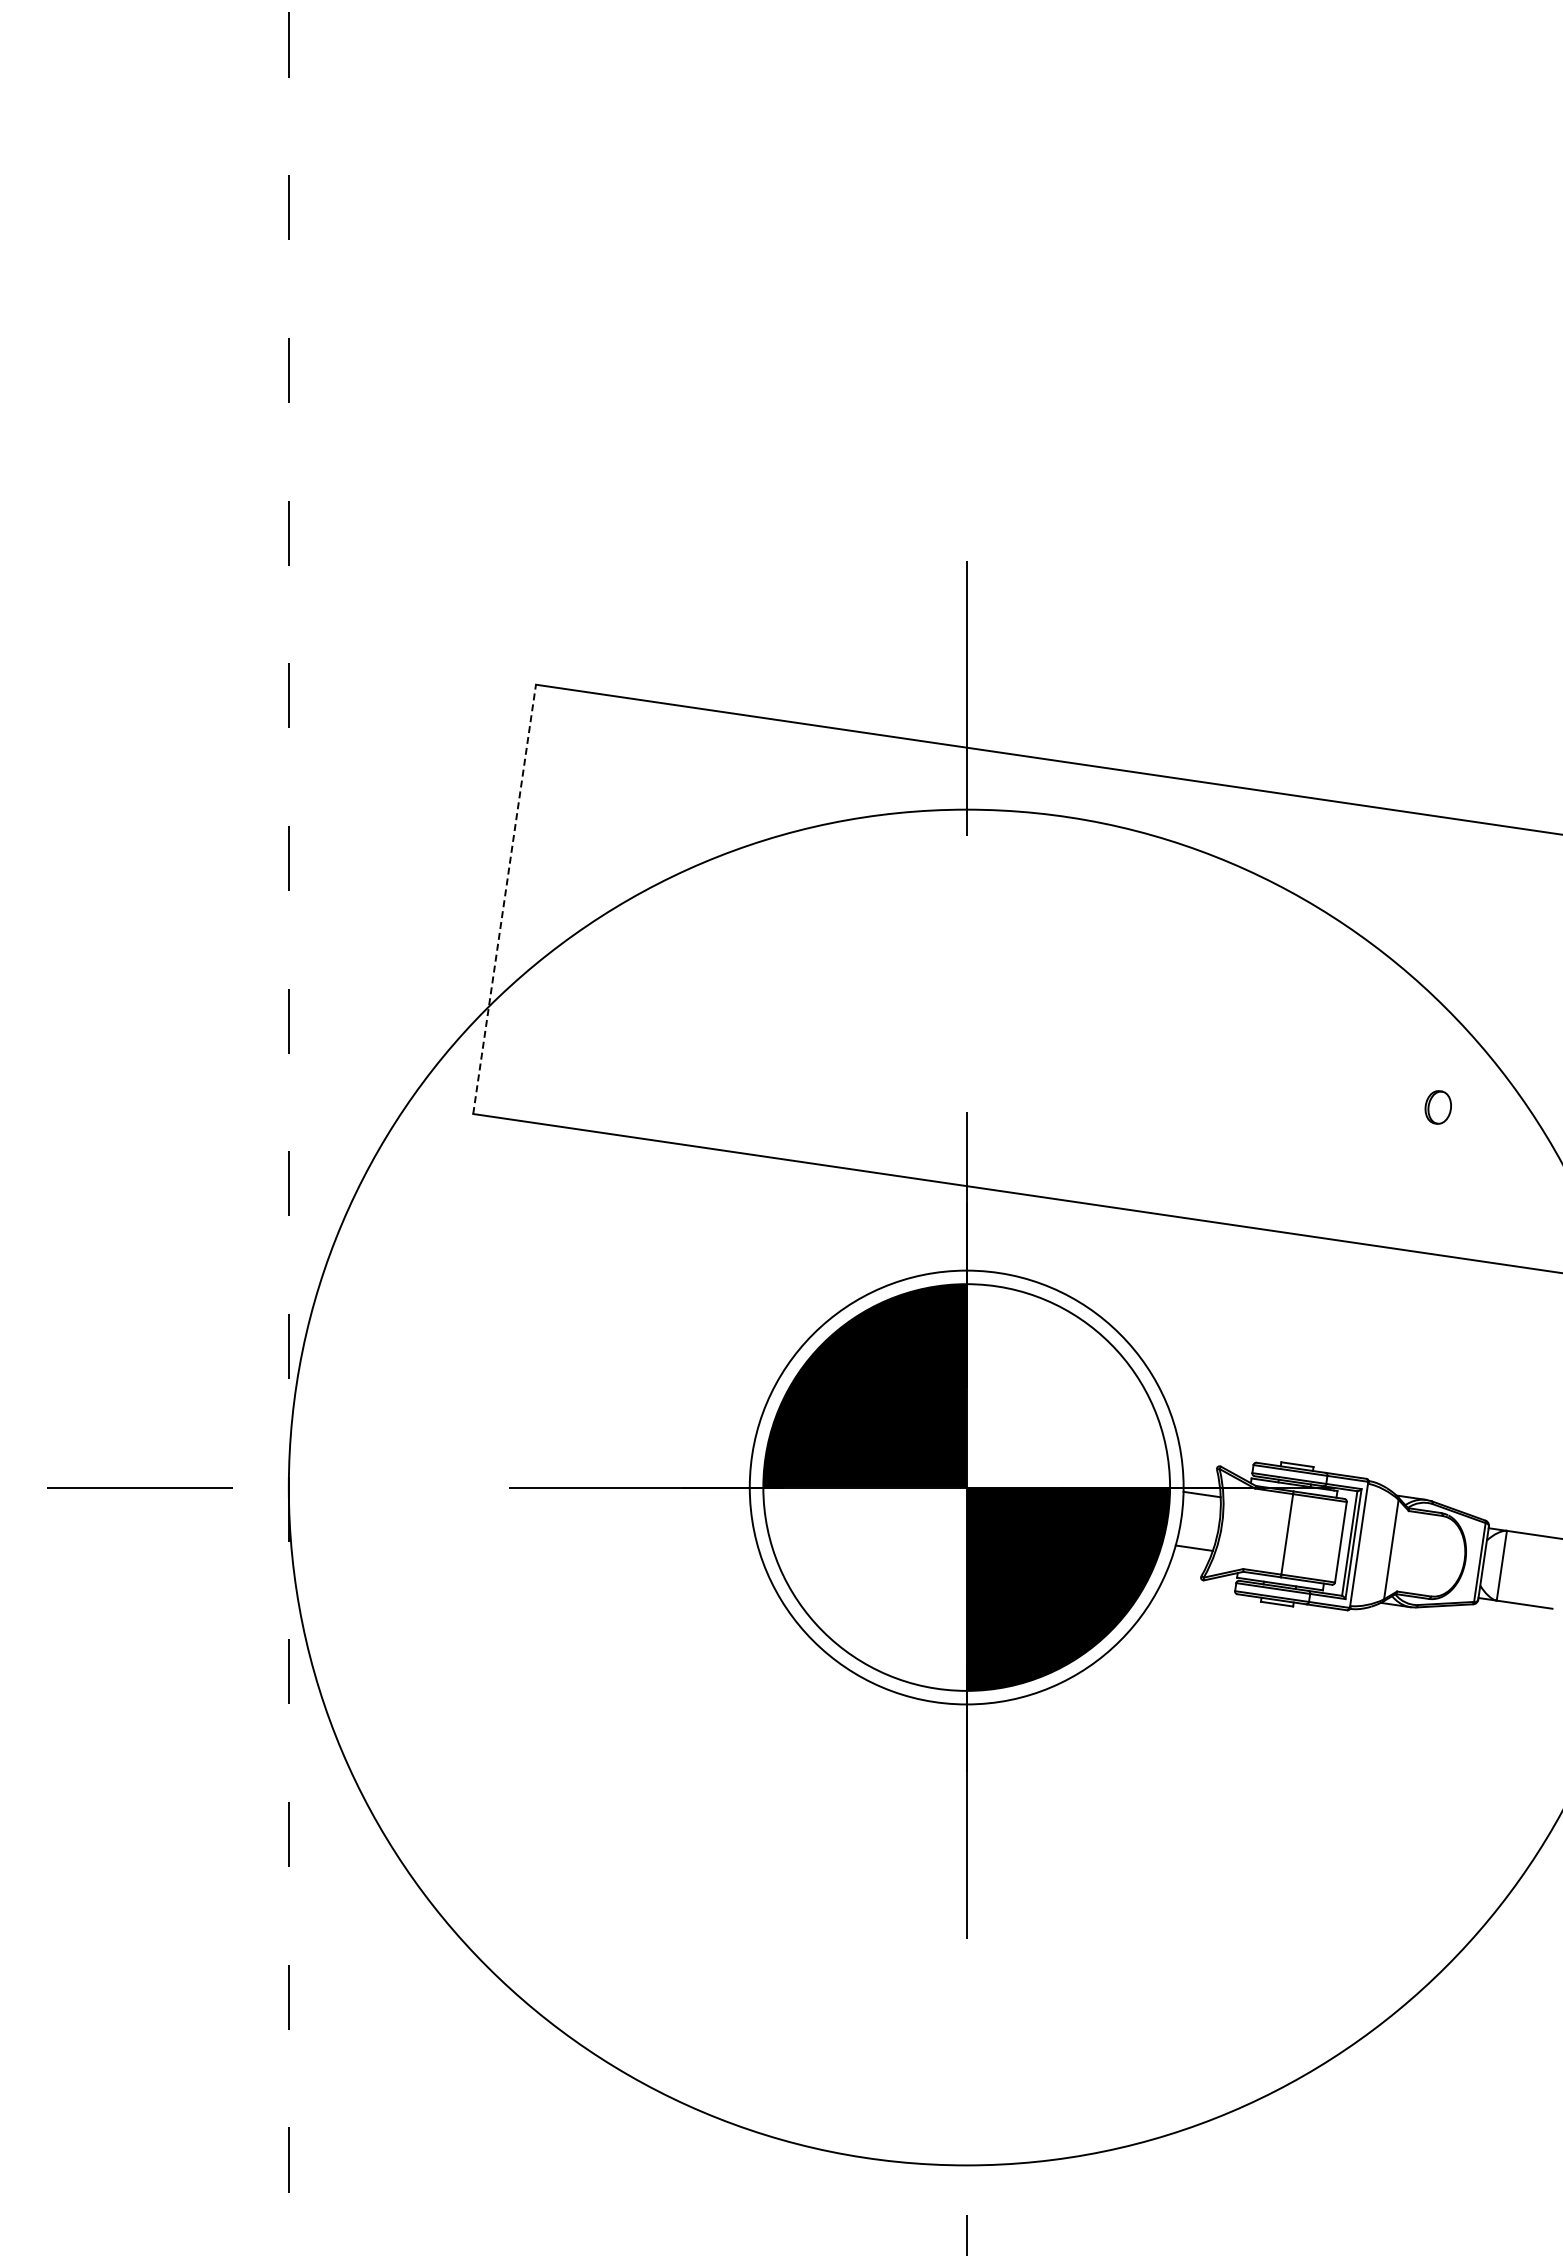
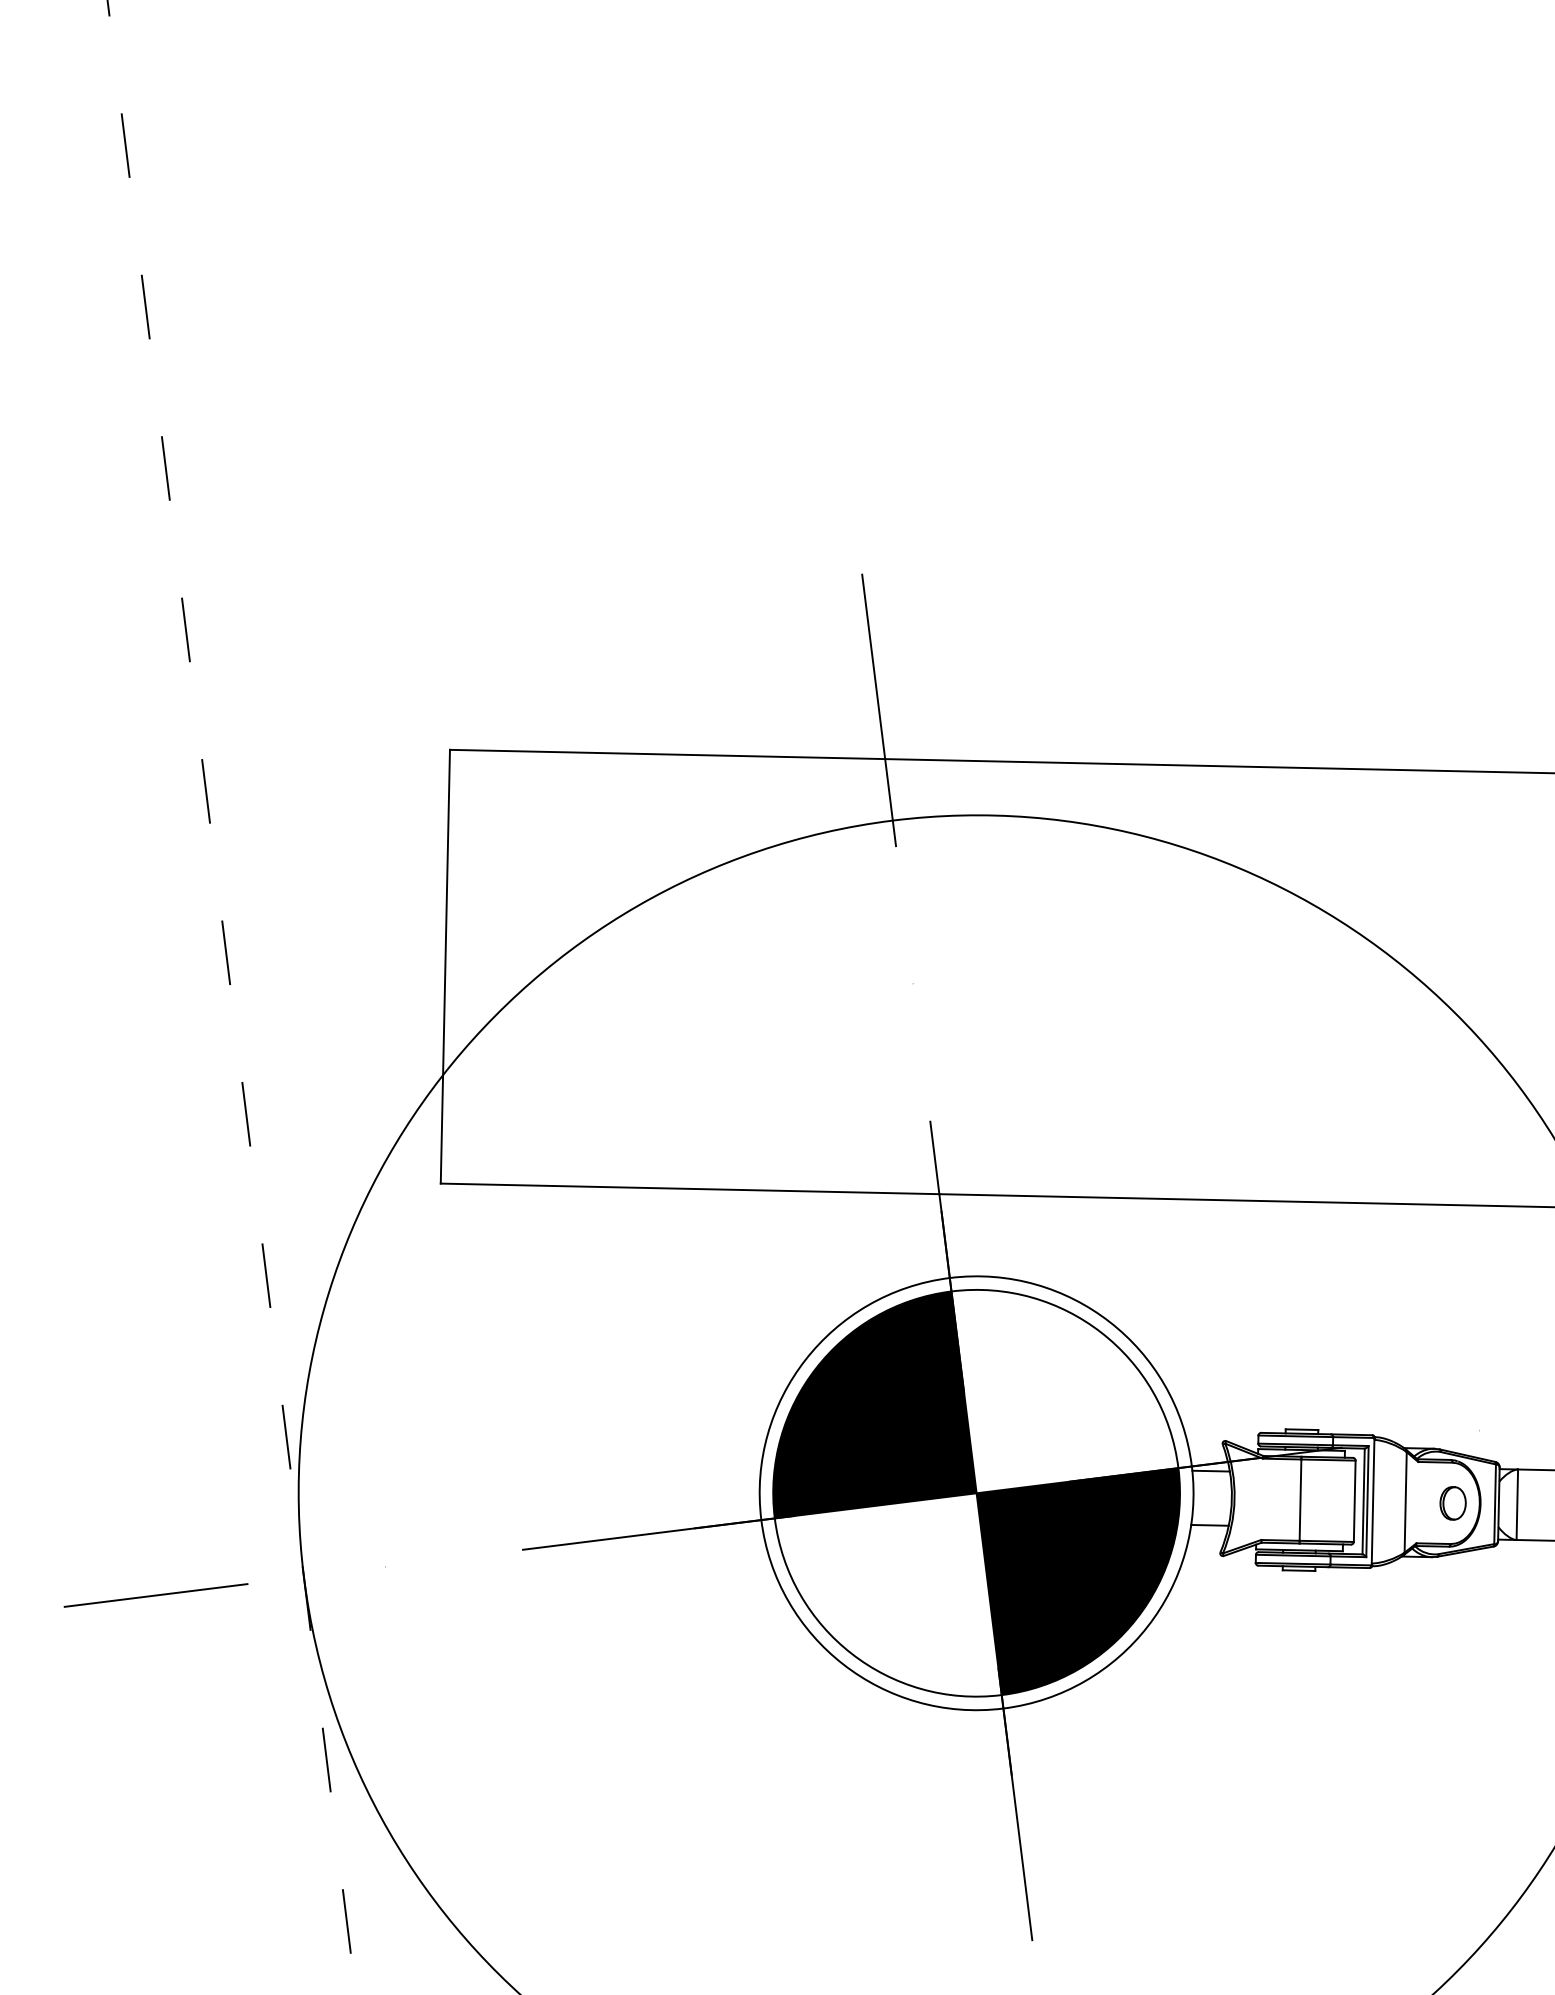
line: (504, 899) -> (445, 966), dashed -> solid
part: (1437, 1107) -> (1452, 1503), moved

